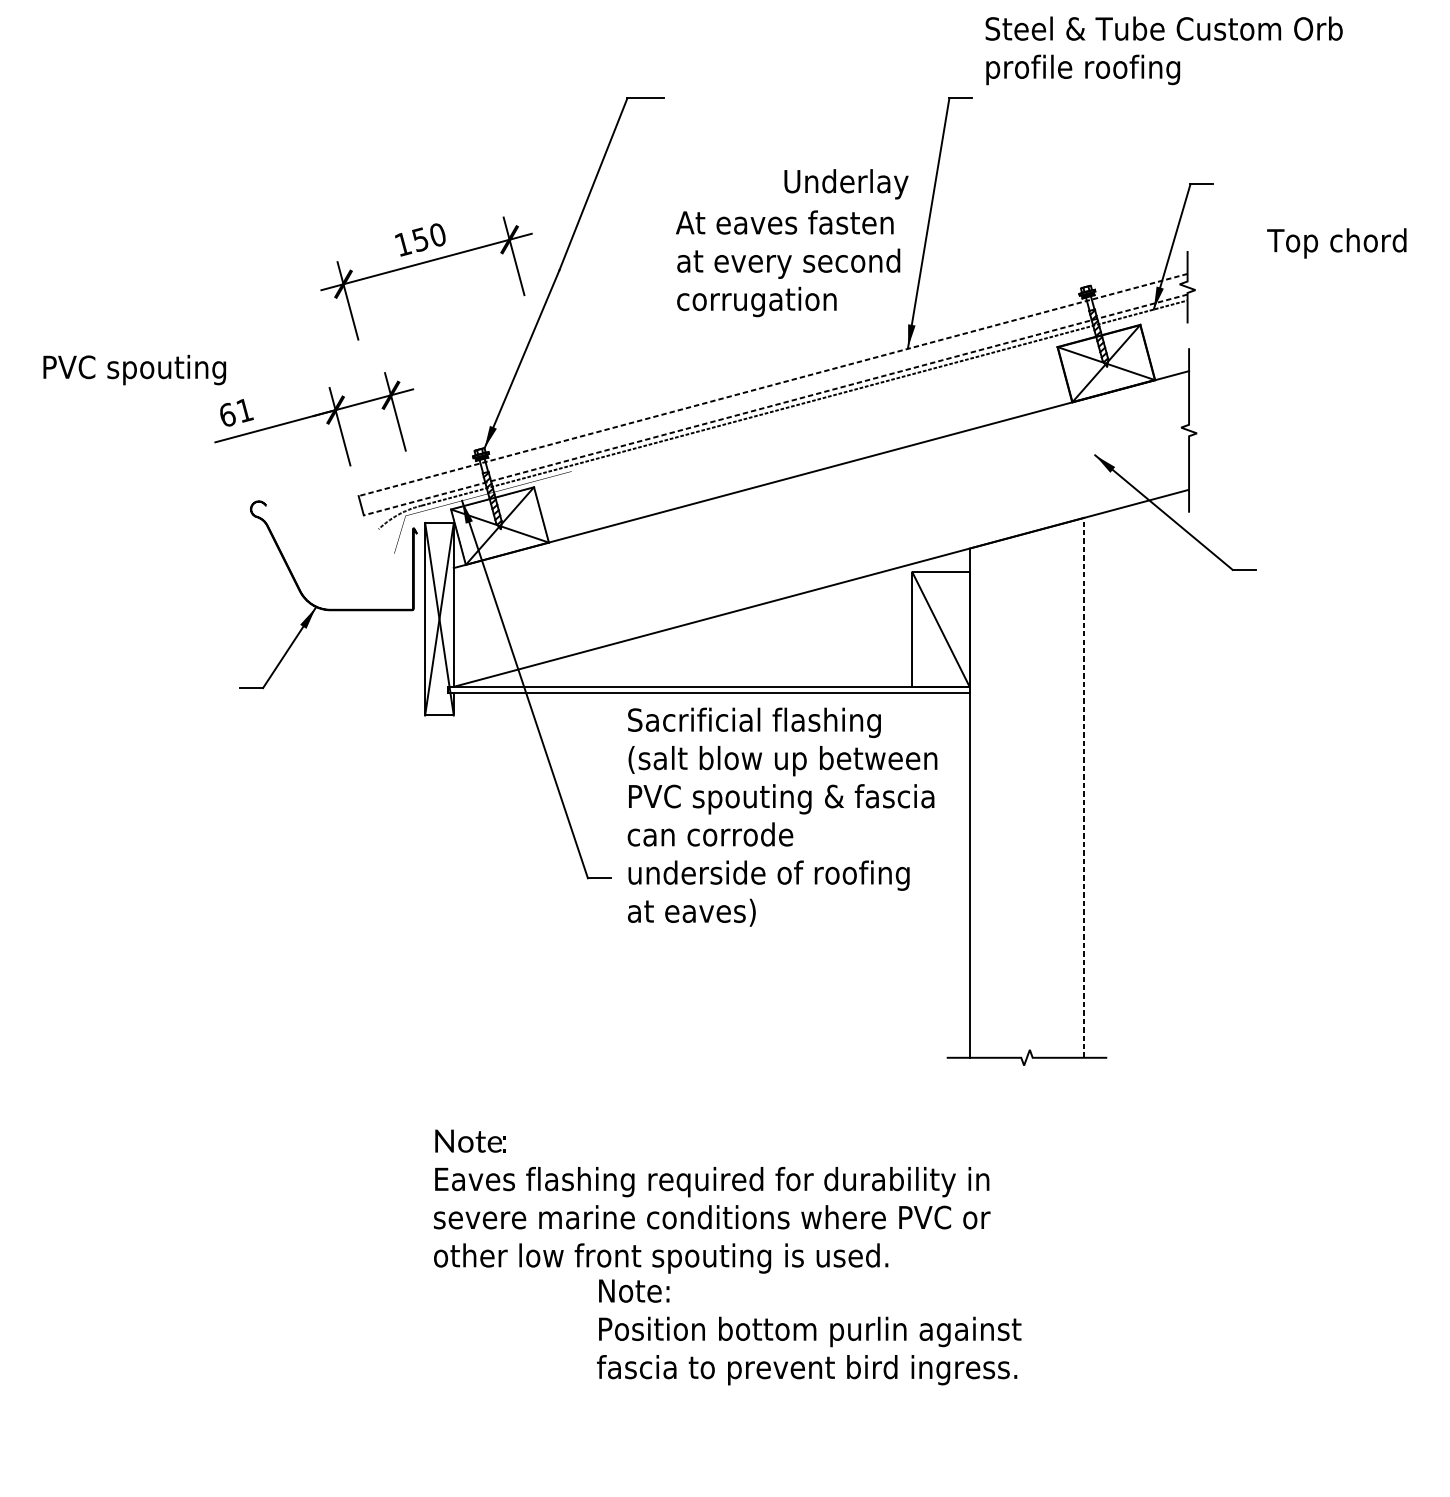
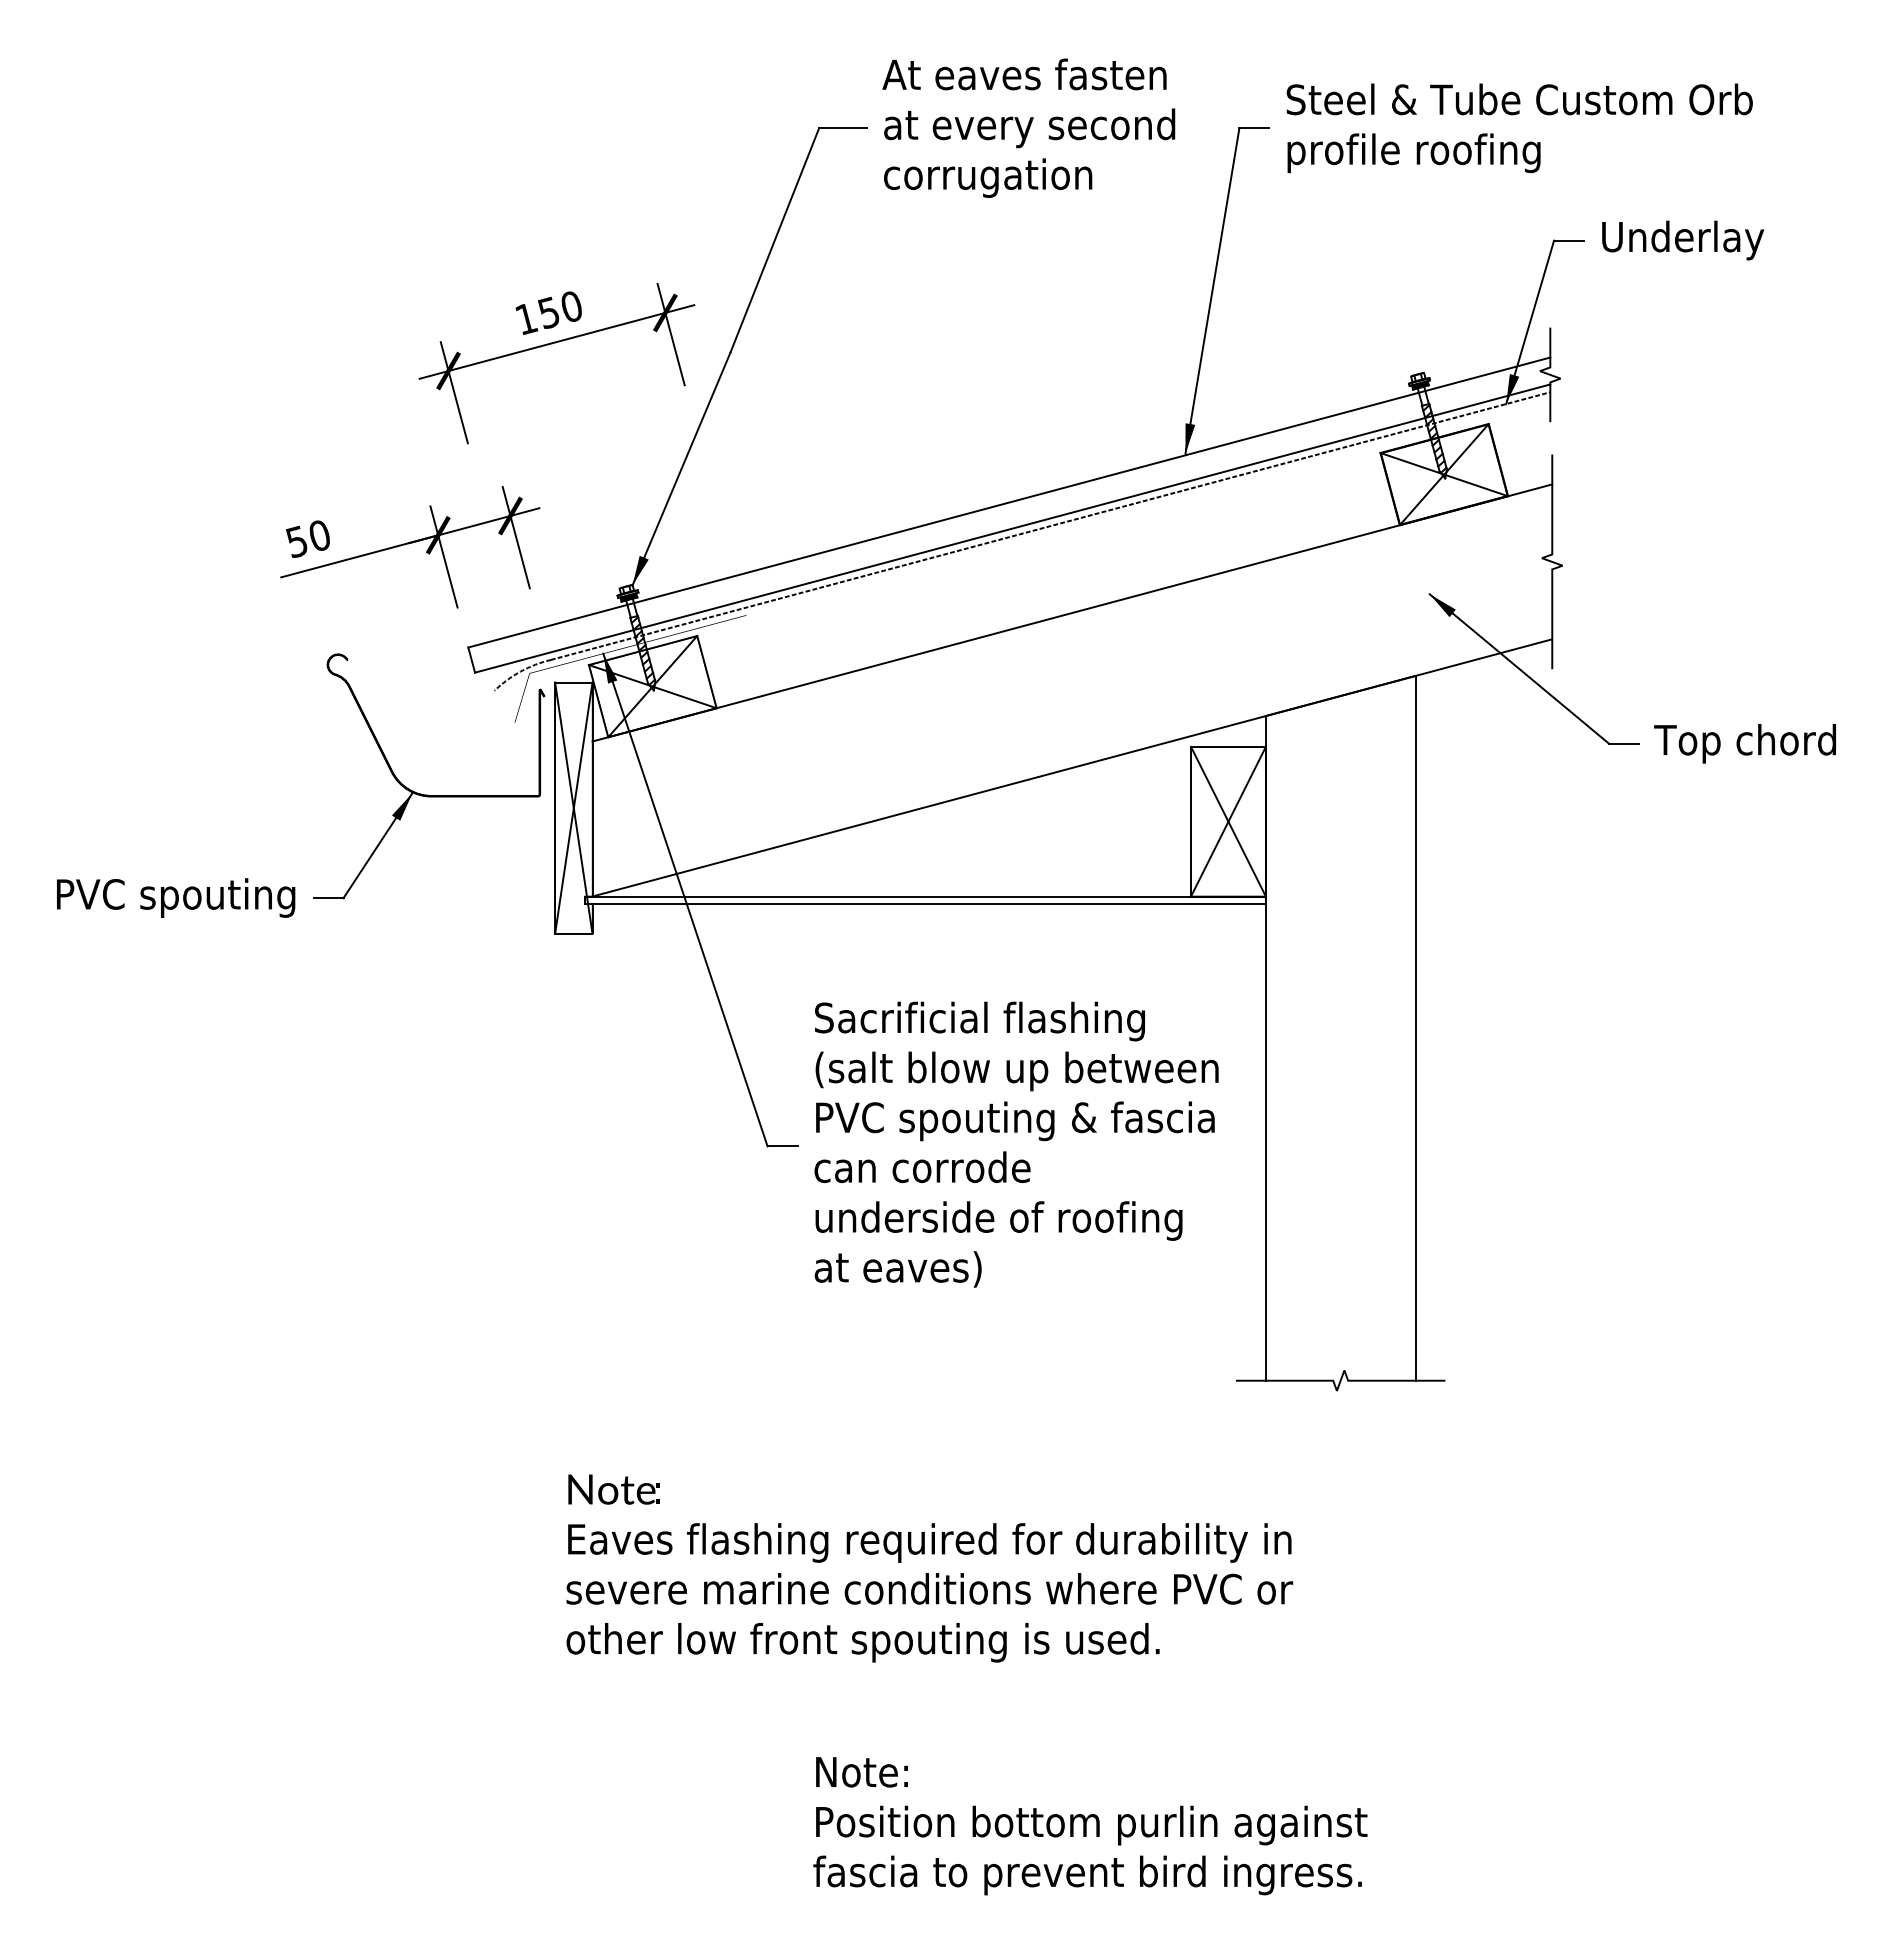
text: (1163, 50) -> (1519, 128), moved
text: (846, 184) -> (1683, 240), moved
text: (1336, 243) -> (1744, 743), moved
text: (787, 263) -> (1028, 127), moved
text: (135, 369) -> (176, 897), moved
line: (772, 384) -> (1008, 502), dashed -> solid
line: (775, 404) -> (1012, 528), dashed -> solid
text: (236, 412) -> (308, 538), 61 -> 50
line: (941, 629) -> (1228, 821), added
line: (1084, 787) -> (1415, 1027), dashed -> solid
text: (782, 817) -> (1016, 1144), moved
text: (809, 1332) -> (1090, 1826), moved

